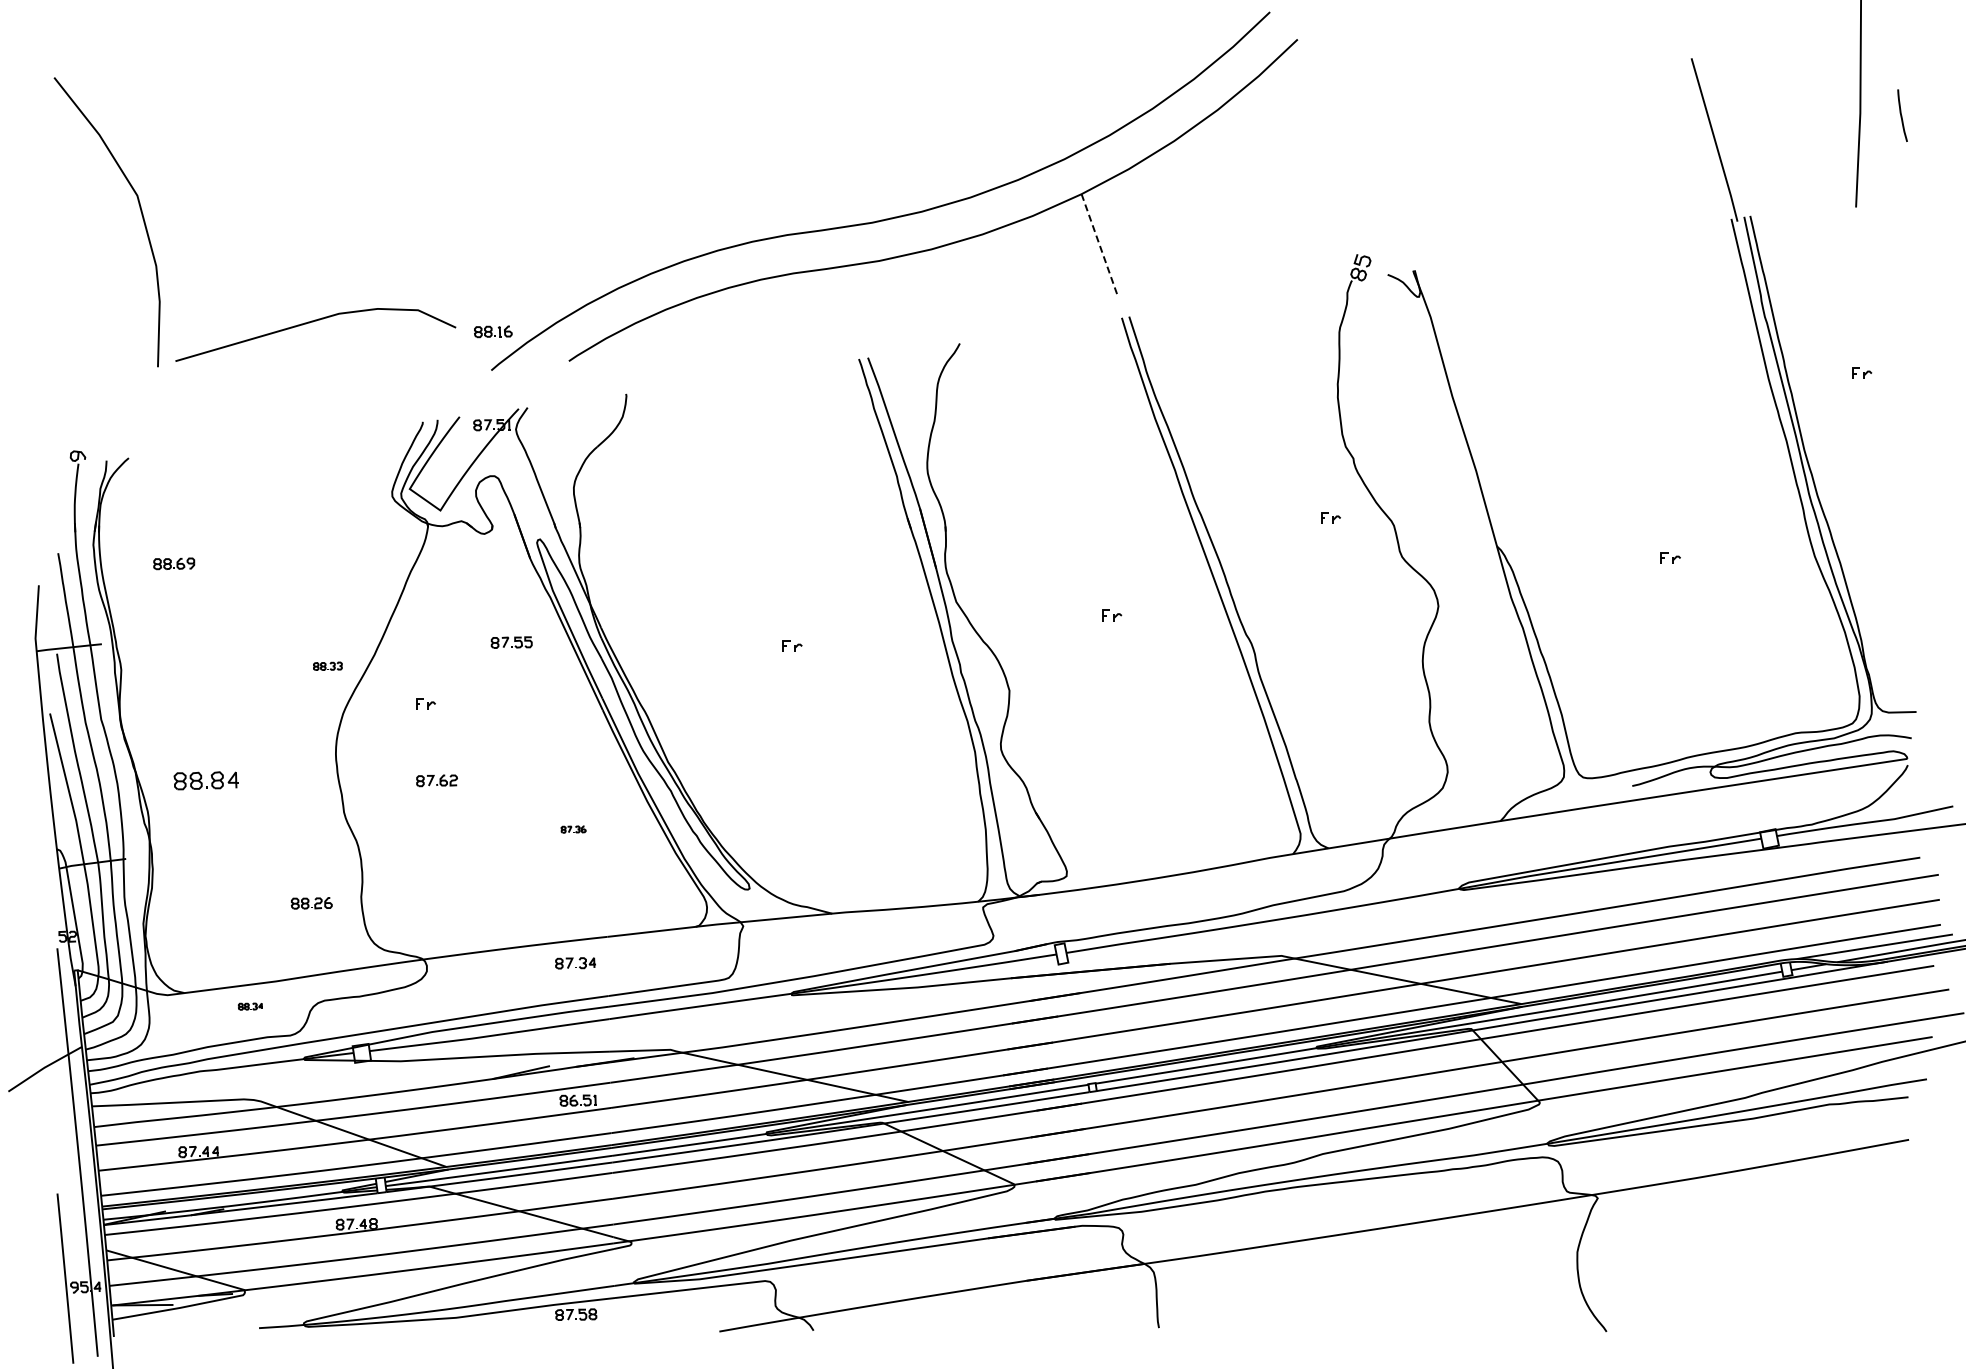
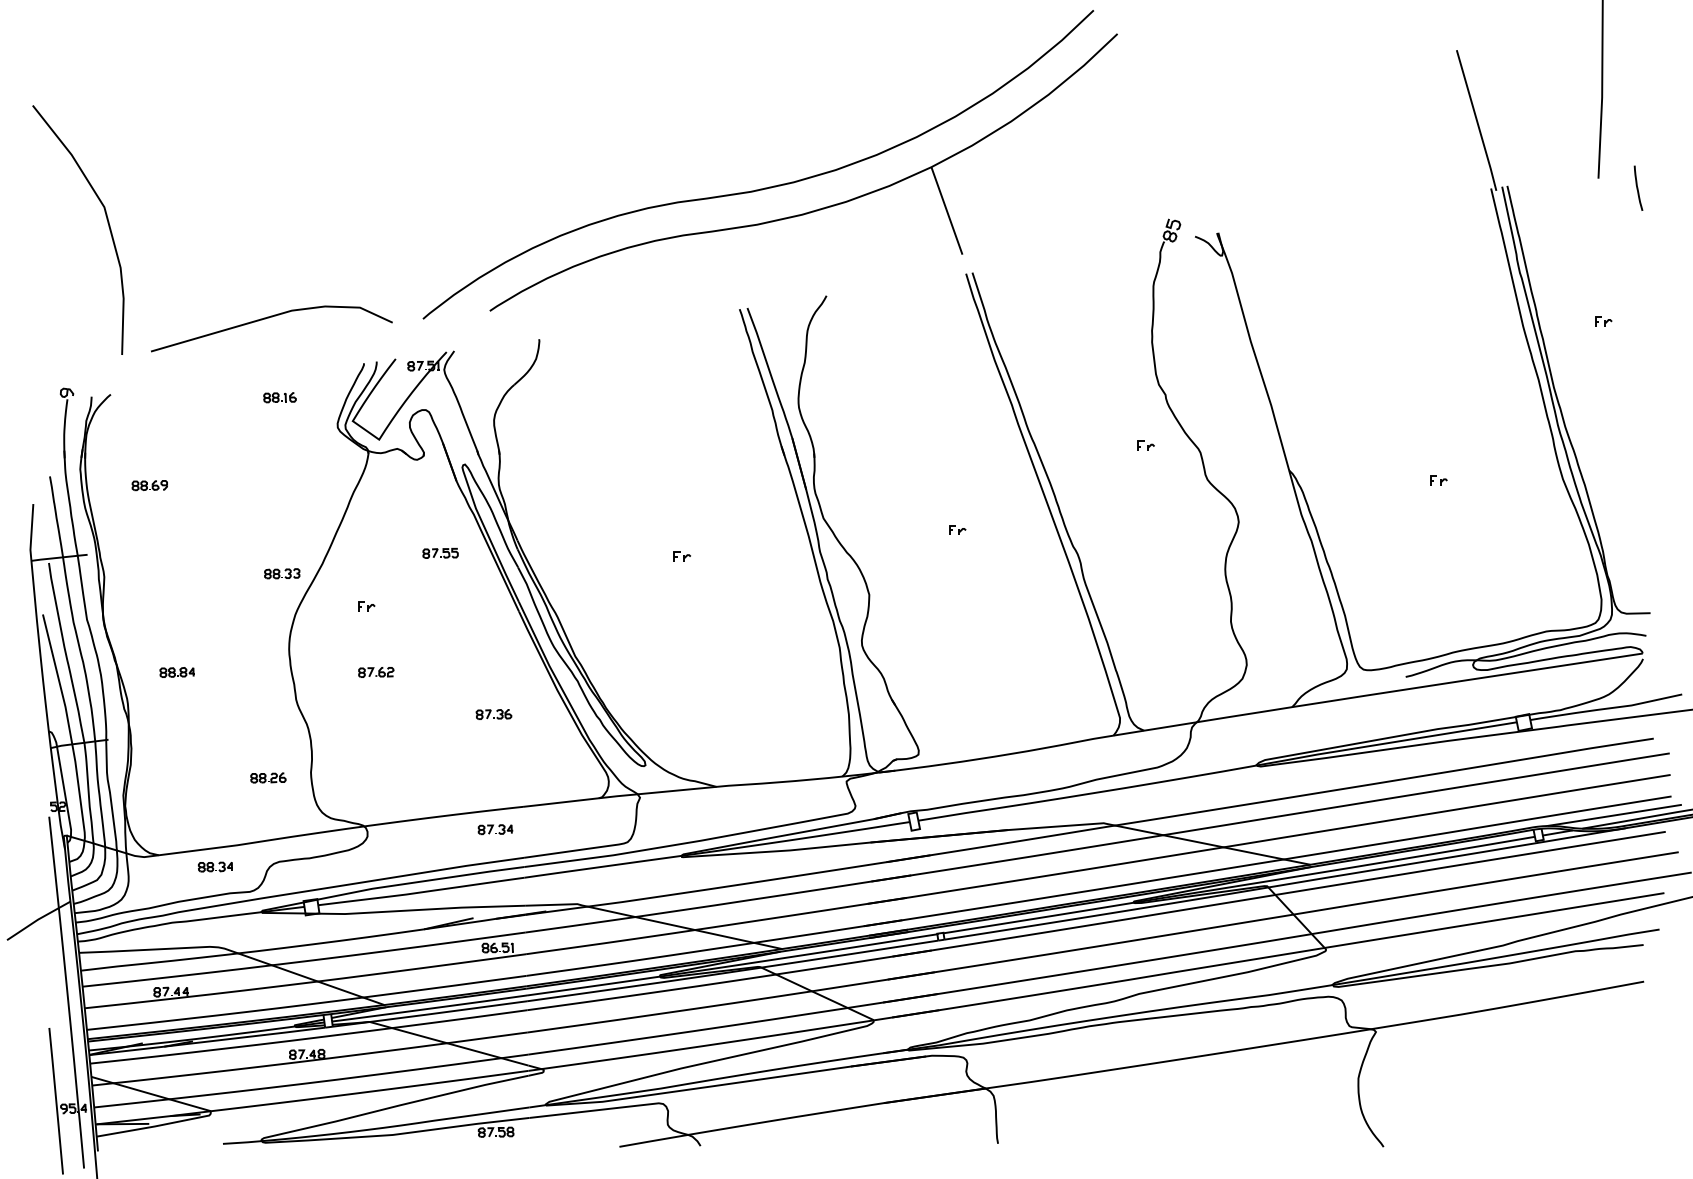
curve: (1902, 115) -> (1638, 188), moved
part: (141, 215) -> (107, 224), moved
line: (1099, 244) -> (946, 210), dashed -> solid
part: (313, 322) -> (269, 318), moved
part: (493, 331) -> (280, 397), moved
part: (327, 666) -> (281, 573), size x1.43
part: (205, 780) -> (176, 672), size x0.62
part: (573, 829) -> (493, 714), size x1.67
part: (250, 1006) -> (215, 866), size x1.67

